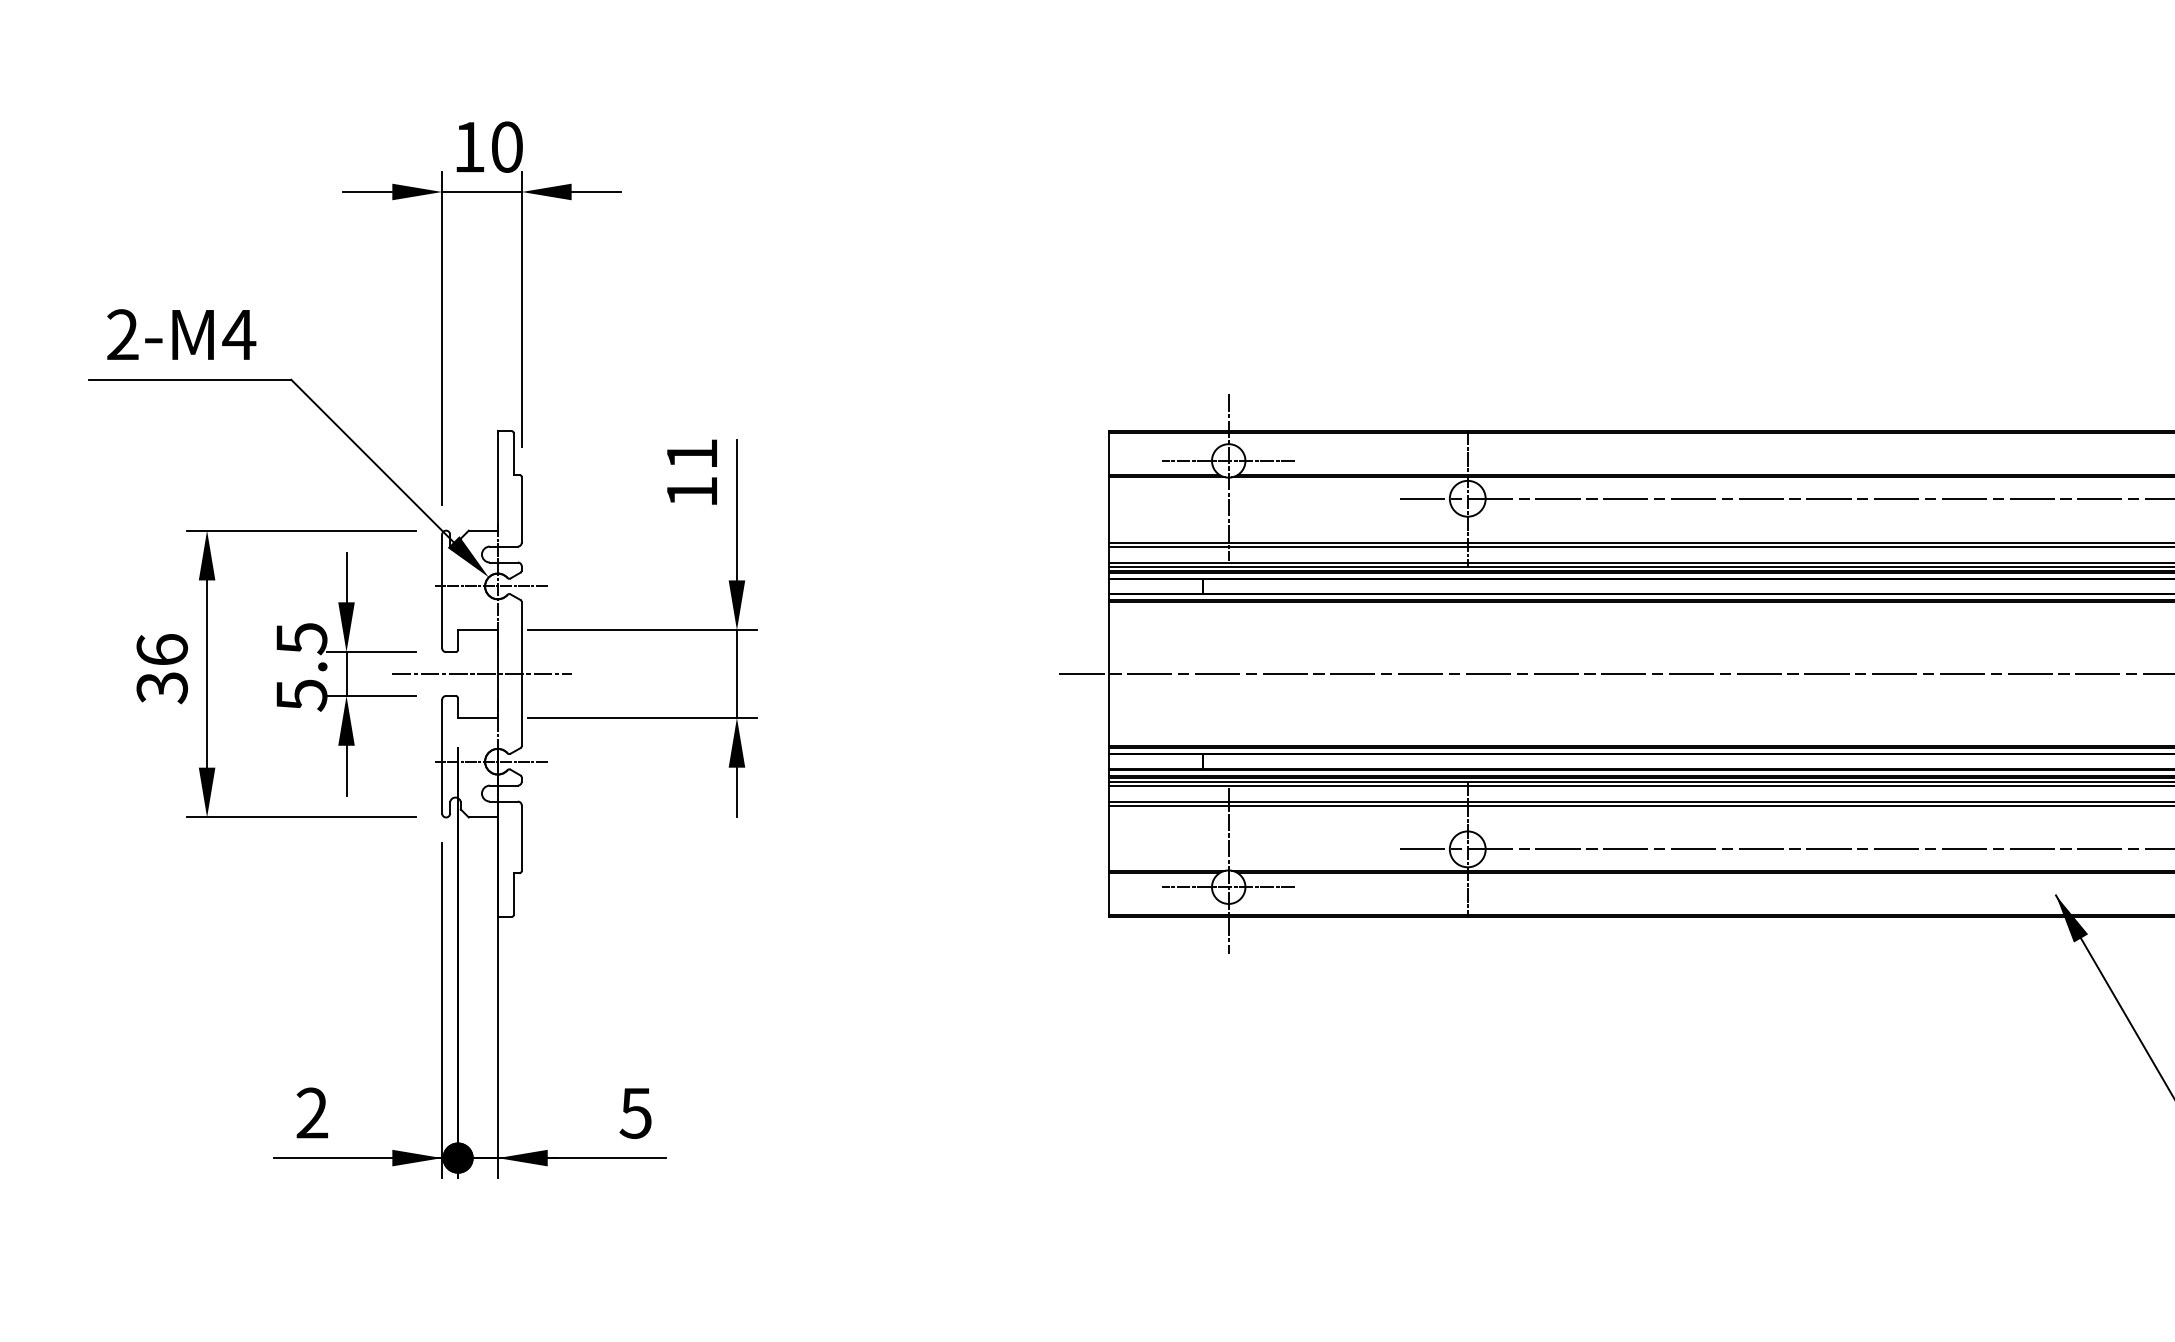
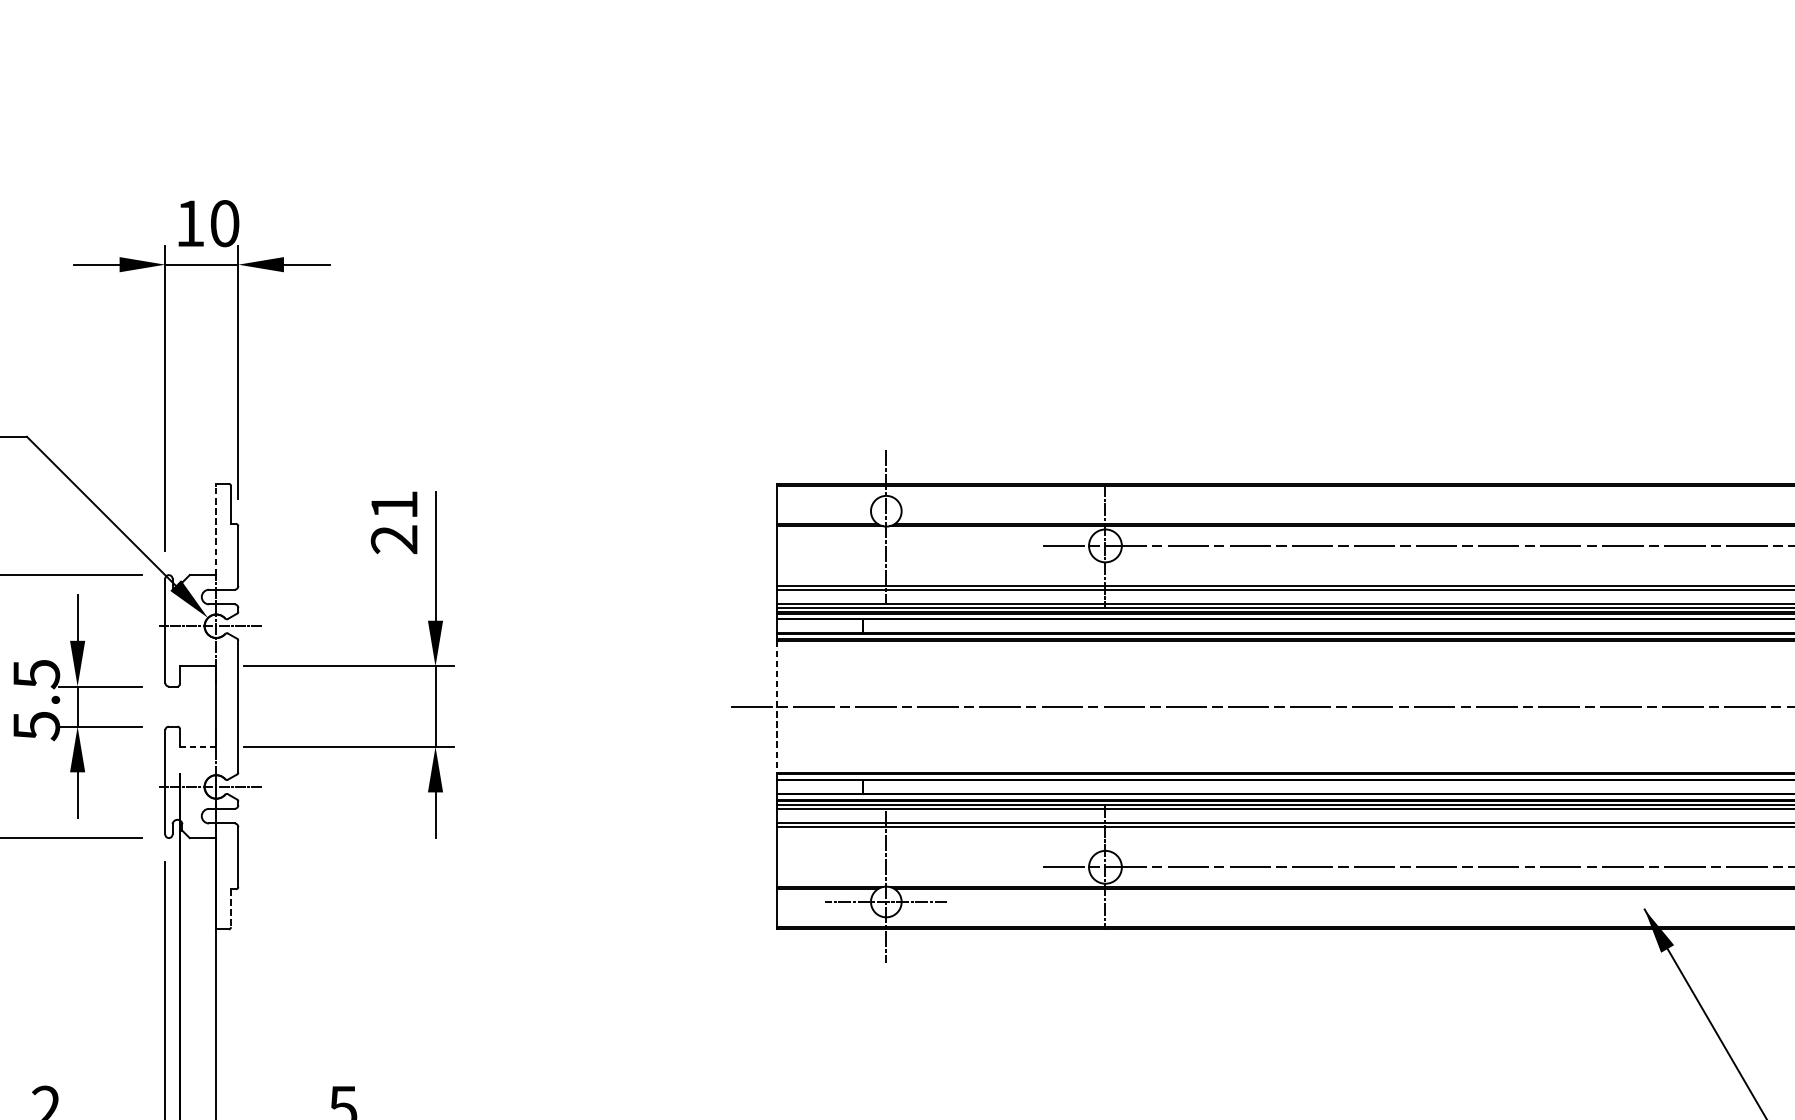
line: (1228, 460) -> (886, 510), removed
line: (497, 482) -> (216, 530), solid -> dashed
text: (691, 491) -> (393, 539), 11 -> 21
line: (481, 674) -> (201, 707), removed
line: (1109, 674) -> (777, 707), solid -> dashed
line: (478, 717) -> (198, 746), solid -> dashed
line: (513, 893) -> (230, 907), solid -> dashed

